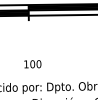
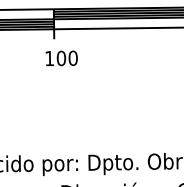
text: (32, 64) -> (61, 58), moved

